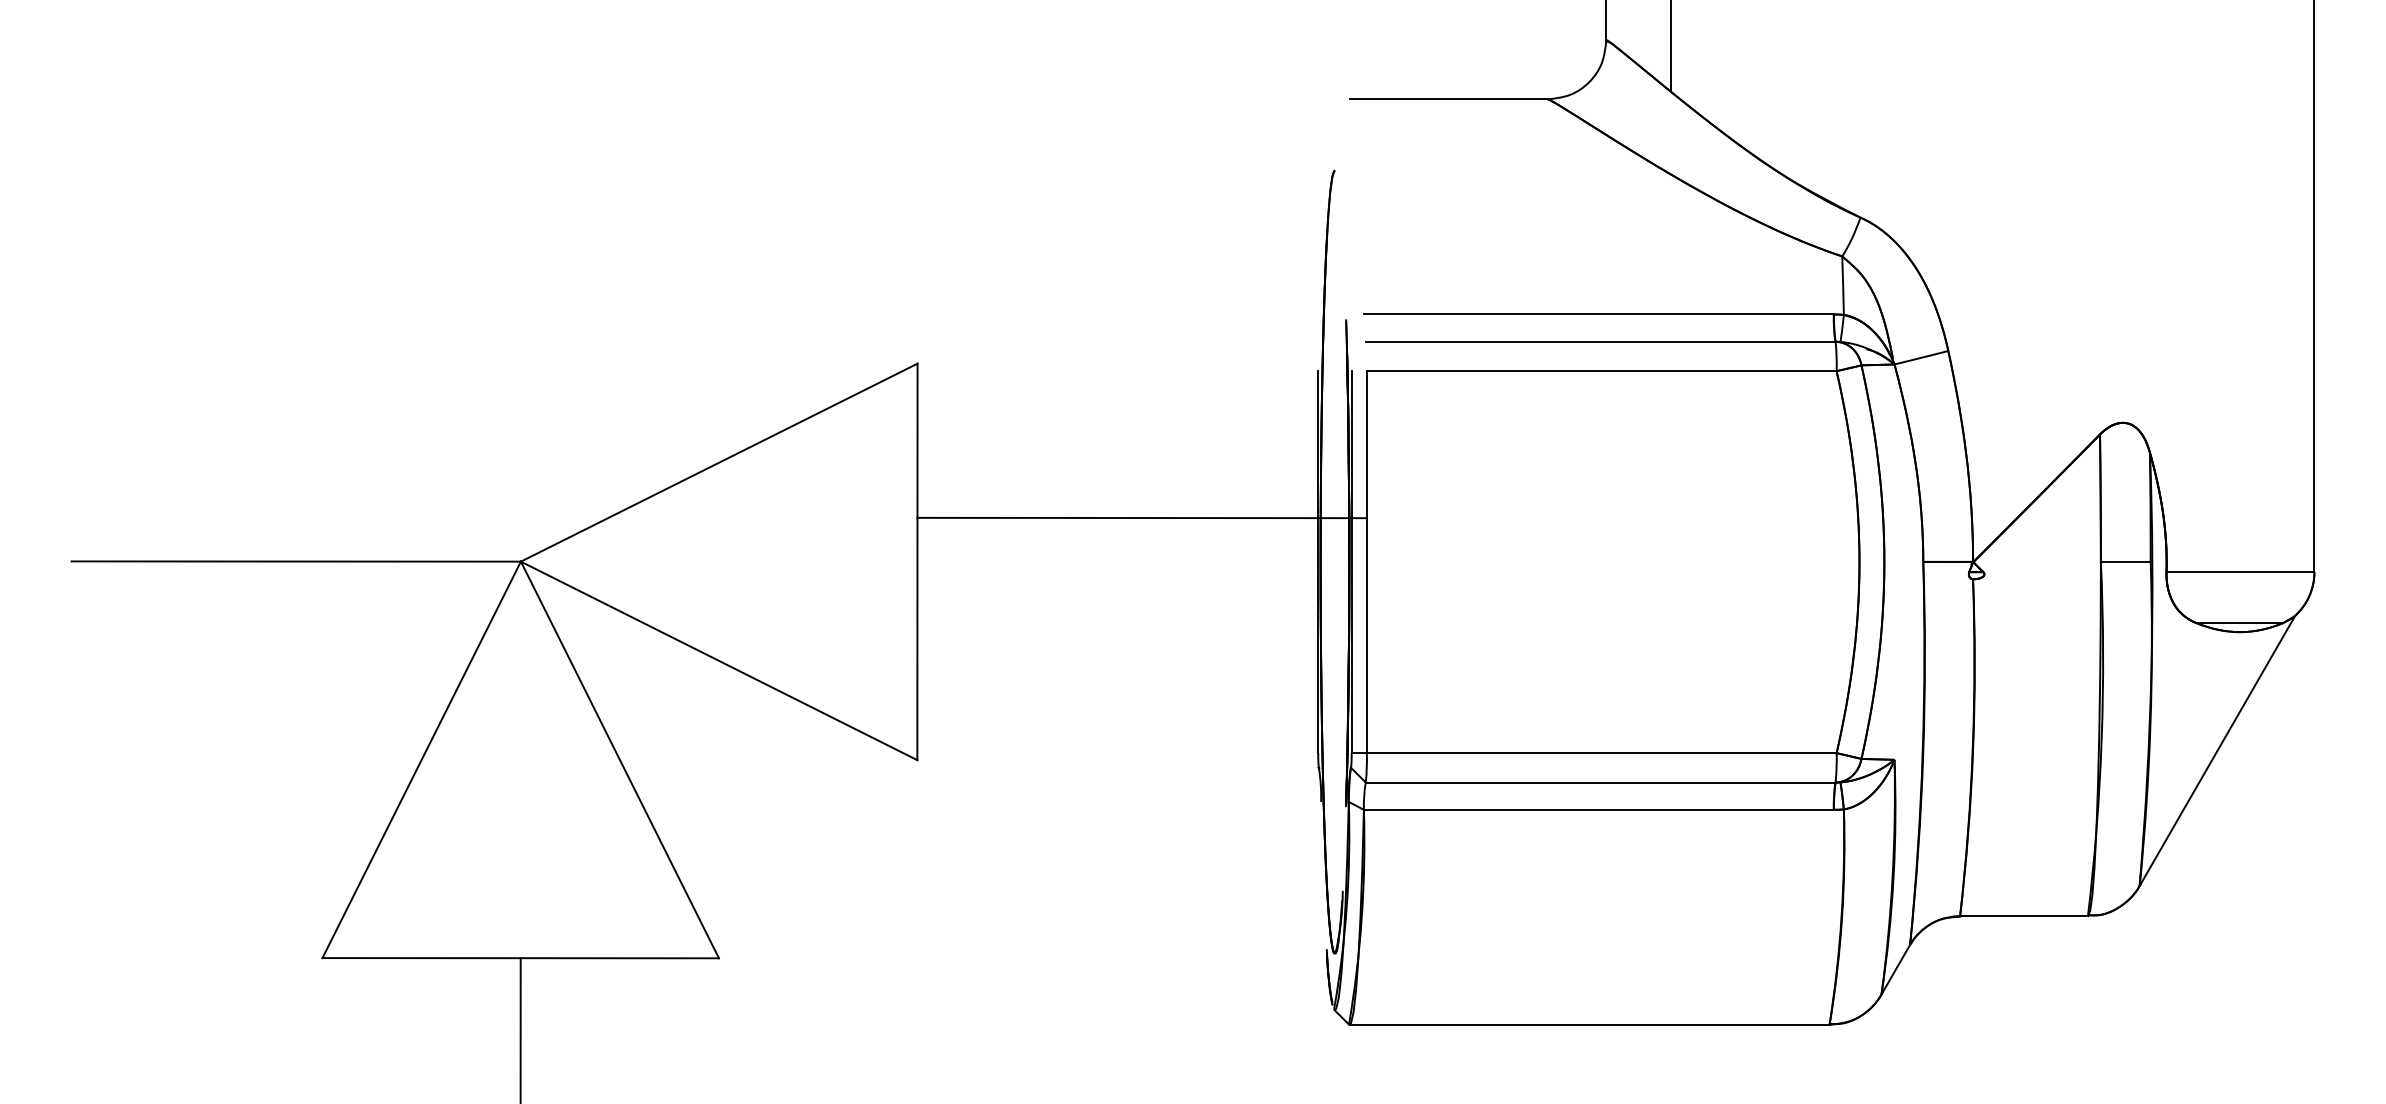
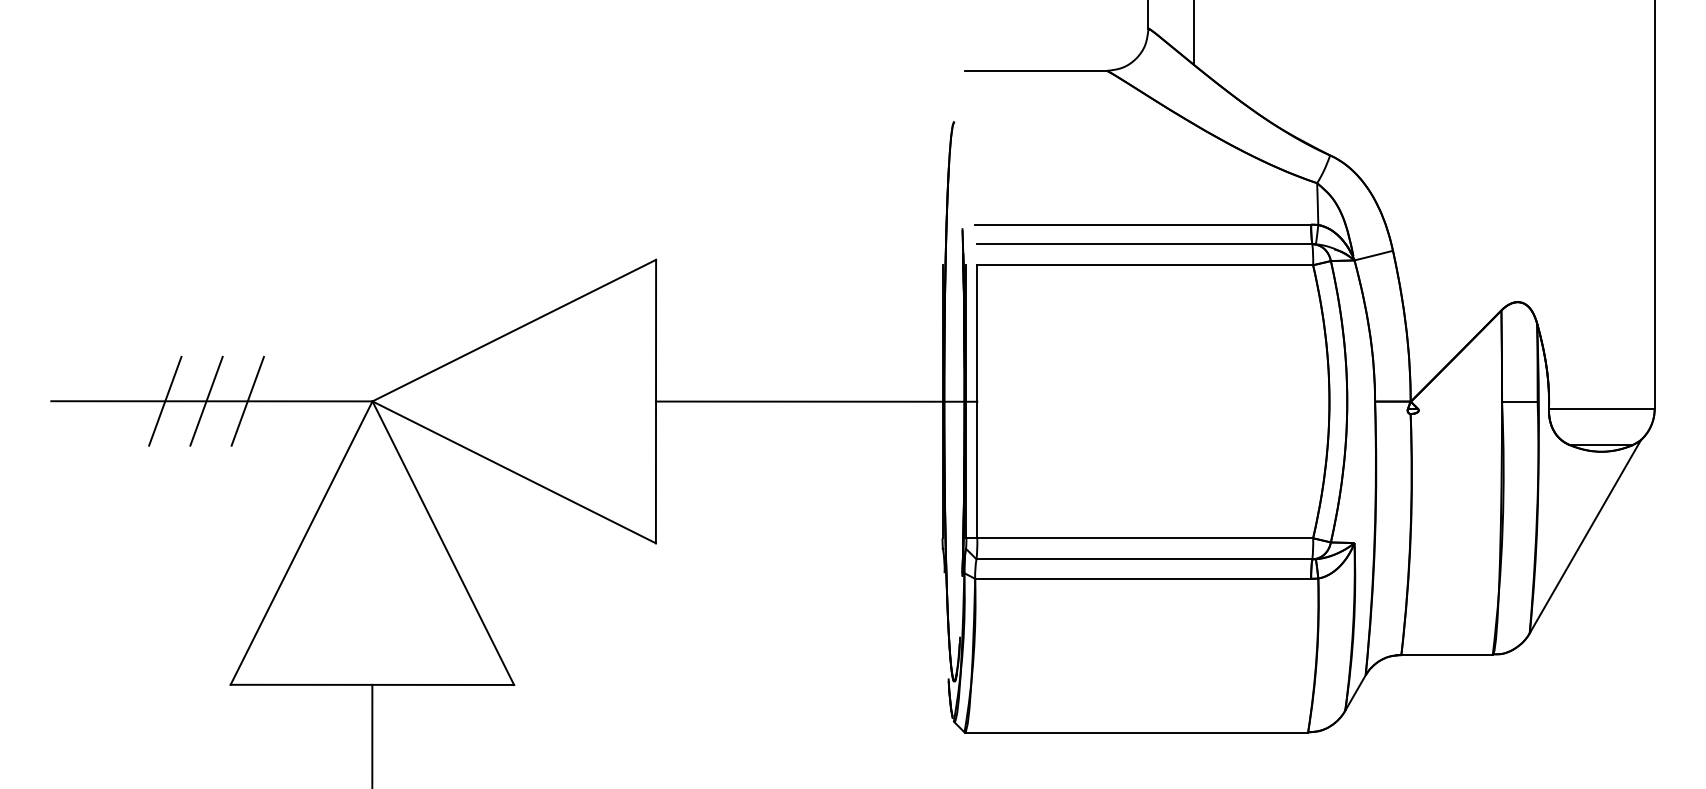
line: (1141, 517) -> (816, 401), moved
line: (230, 561) -> (164, 401), added
line: (288, 561) -> (206, 401), added
line: (346, 561) -> (247, 401), added

